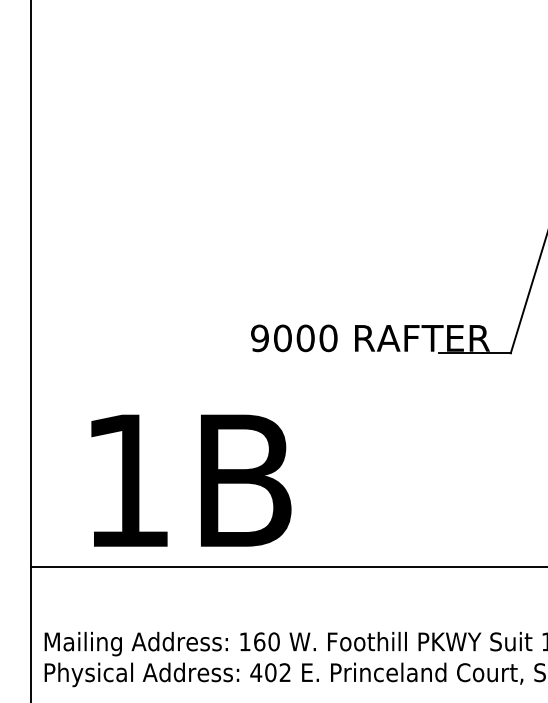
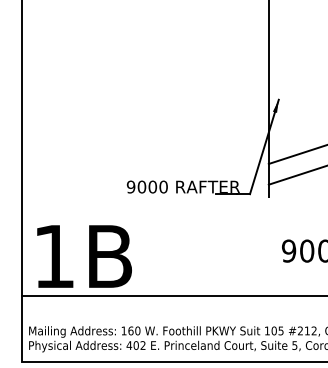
text: (191, 480) -> (84, 256), moved

